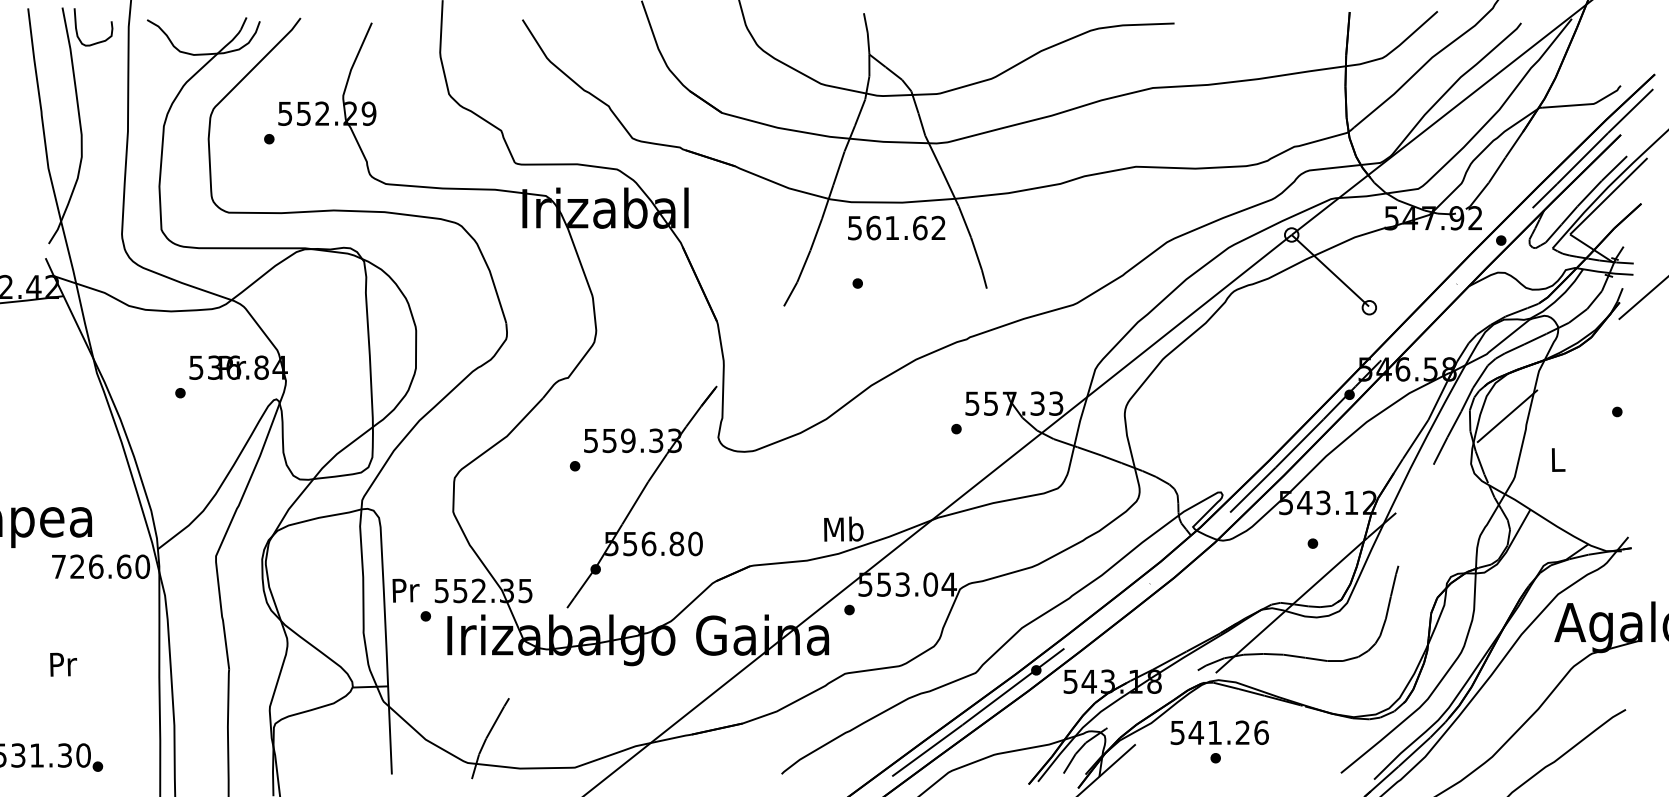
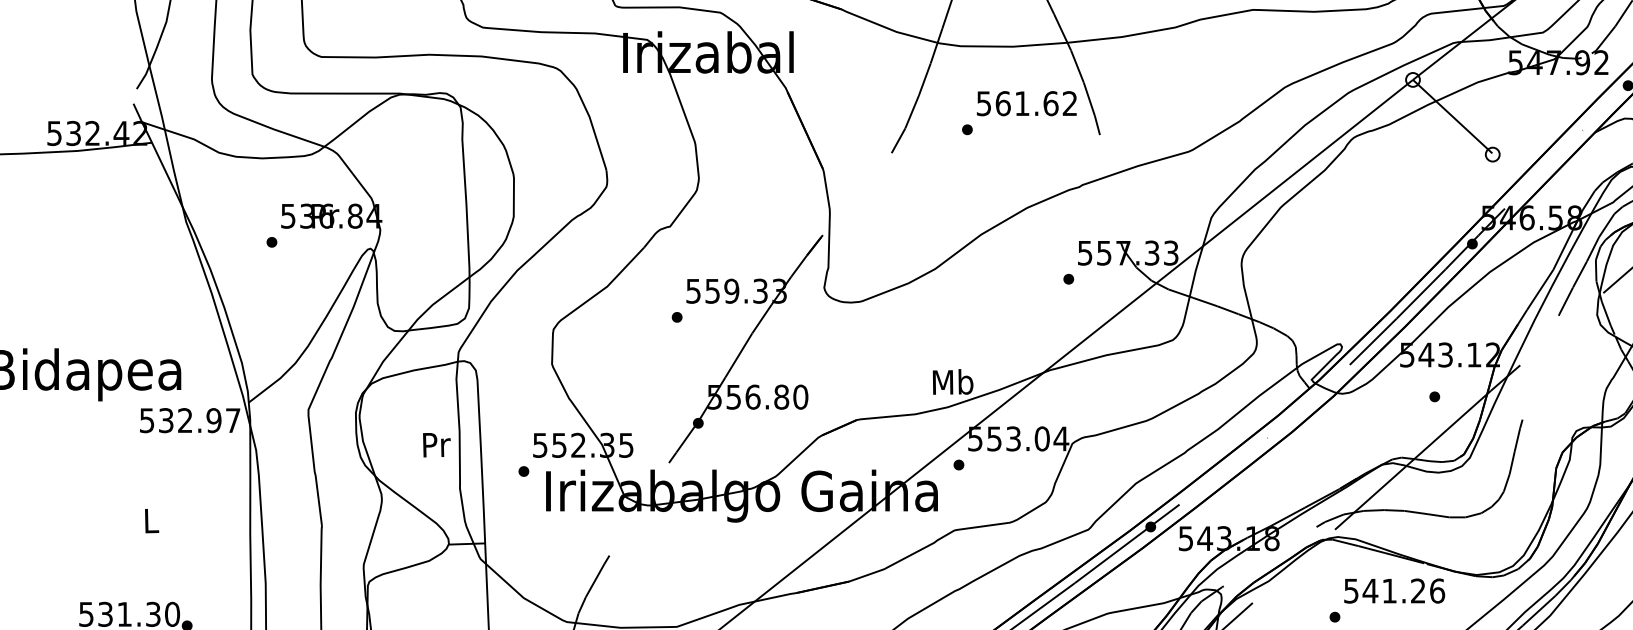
text: (896, 227) -> (1026, 103), moved
text: (101, 566) -> (190, 420), 726.60 -> 532.97
text: (405, 590) -> (436, 444), moved
text: (63, 664) -> (151, 520), Pr -> L
text: (1219, 732) -> (1394, 590), moved

